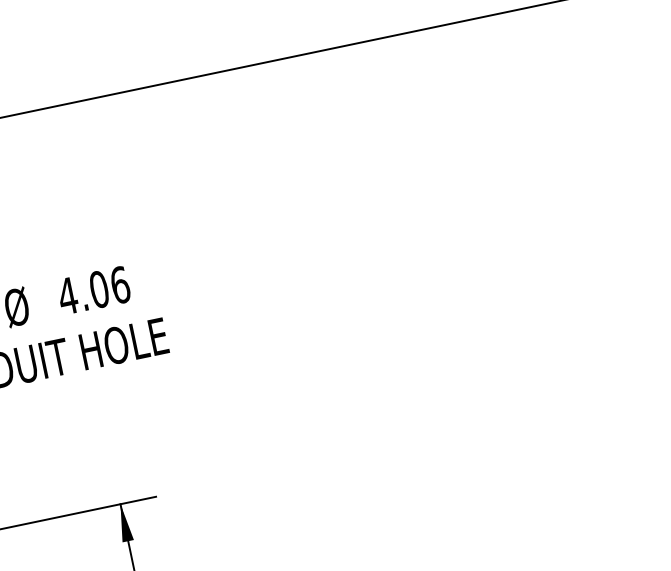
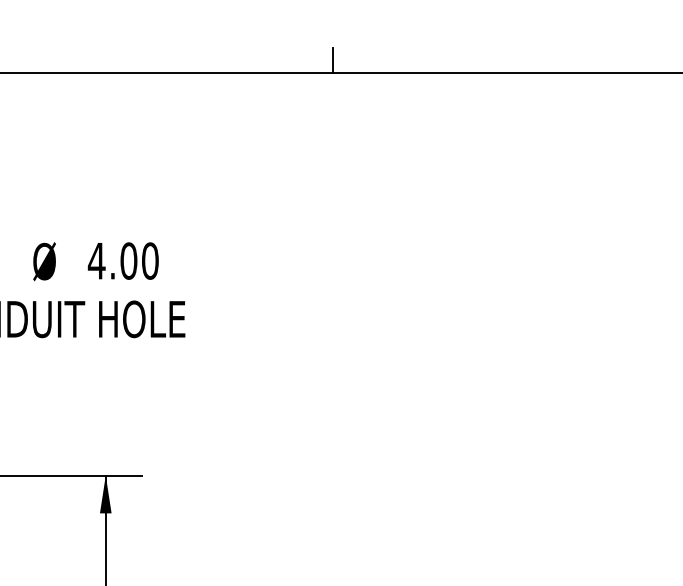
line: (258, 51) -> (333, 60), added
text: (120, 284) -> (150, 260), 4.06 -> 4.00

